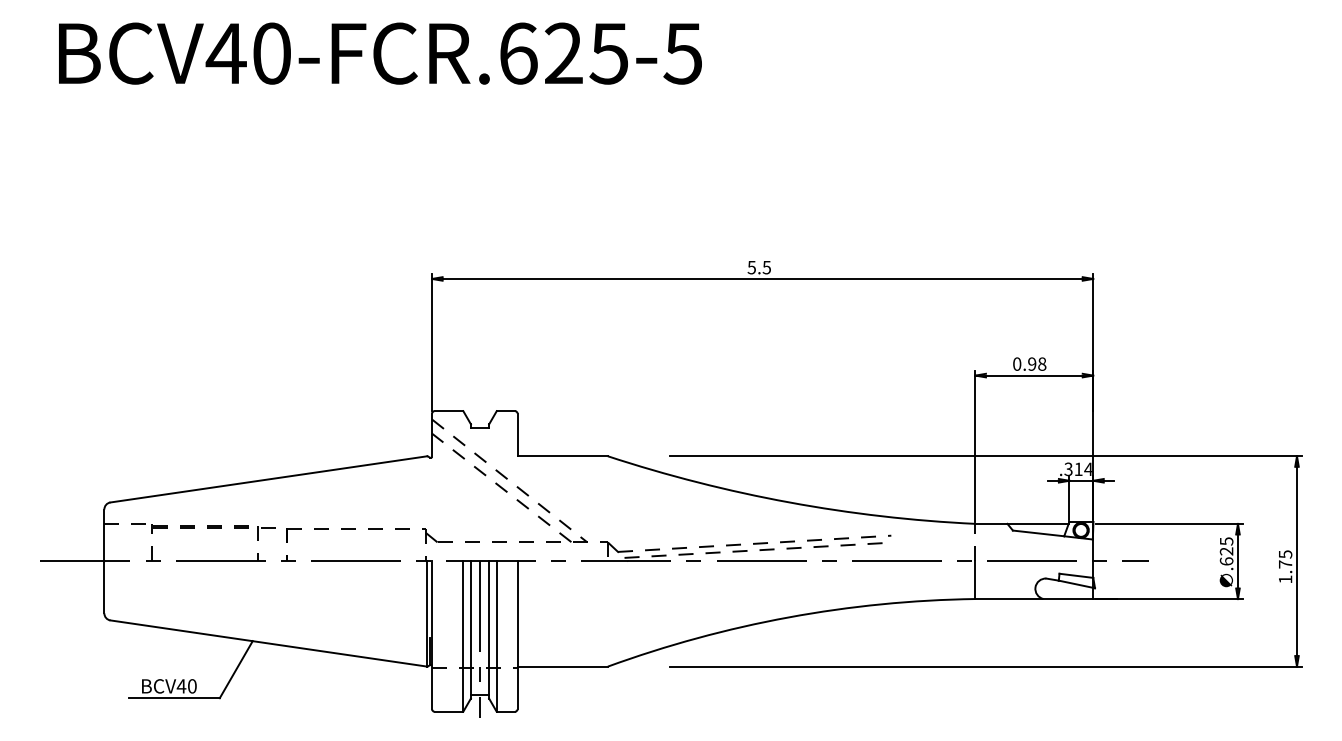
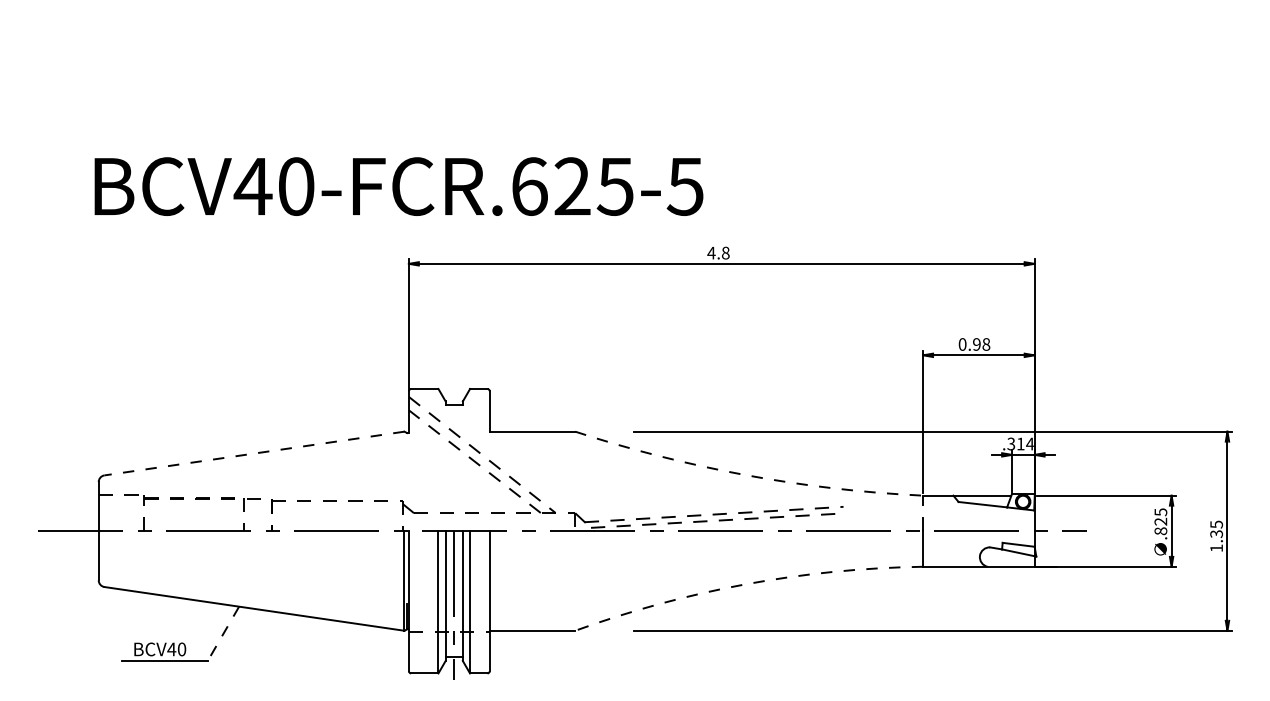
text: (379, 53) -> (398, 186), moved
text: (759, 266) -> (718, 252), 5.5 -> 4.8
line: (268, 479) -> (254, 453), solid -> dashed
arc: (789, 502) -> (747, 475), solid -> dashed
text: (1226, 561) -> (1160, 531), .625 -> .825
text: (1285, 564) -> (1216, 534), 1.75 -> 1.35
arc: (788, 617) -> (746, 584), solid -> dashed
line: (236, 670) -> (223, 634), solid -> dashed

